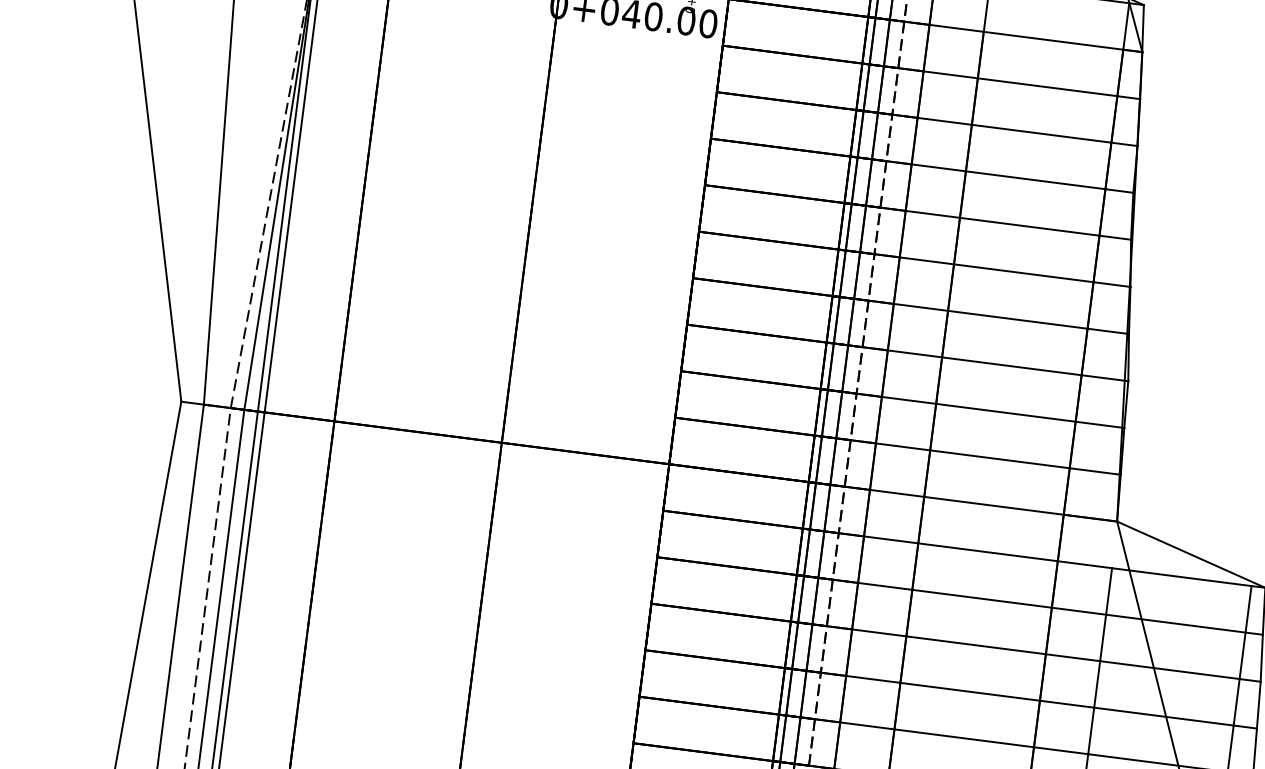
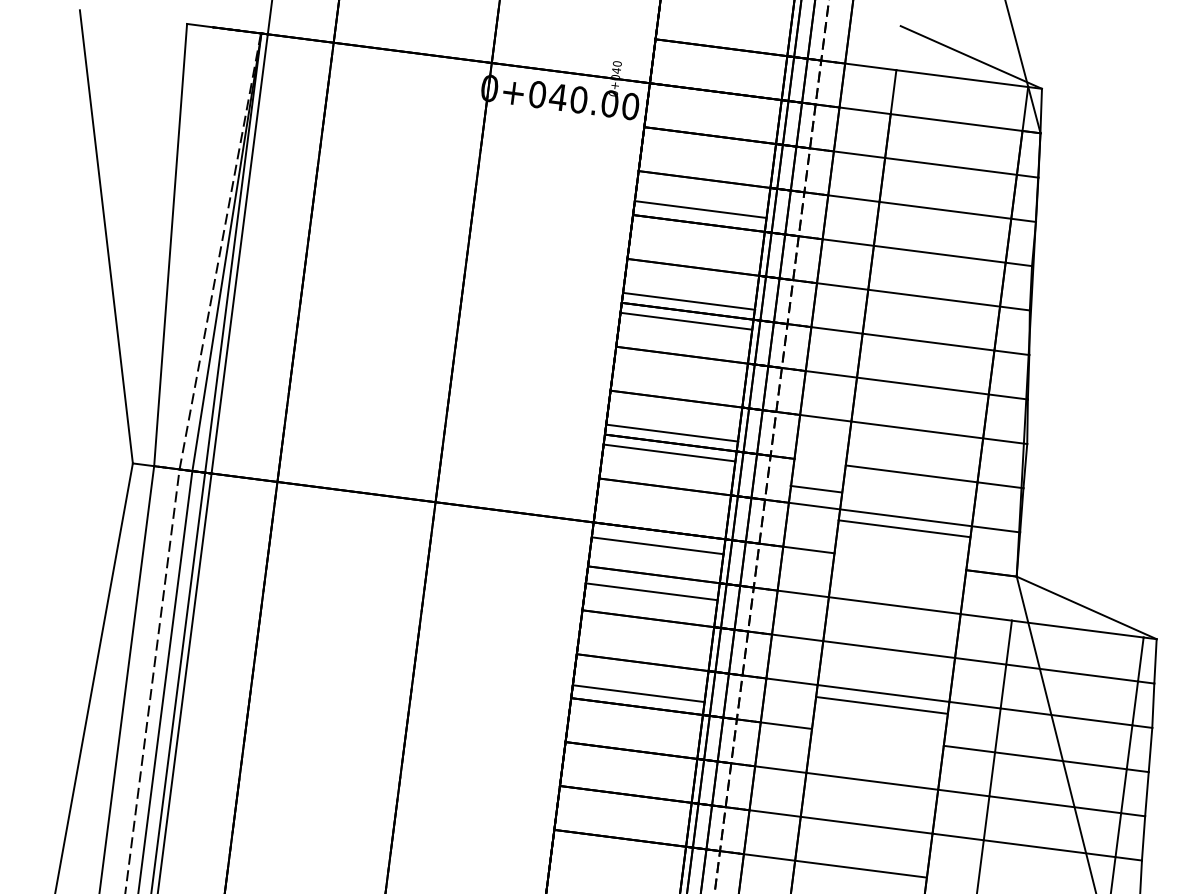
line: (786, 101) -> (700, 209), moved
line: (774, 193) -> (689, 300), moved
line: (763, 286) -> (686, 320), moved
line: (756, 332) -> (672, 432), moved
line: (908, 399) -> (815, 488), moved
line: (745, 426) -> (669, 452), moved
line: (994, 505) -> (904, 528), moved
line: (732, 519) -> (657, 545), moved
line: (727, 565) -> (651, 591), moved
line: (720, 612) -> (638, 693), moved
line: (969, 690) -> (881, 704), moved

